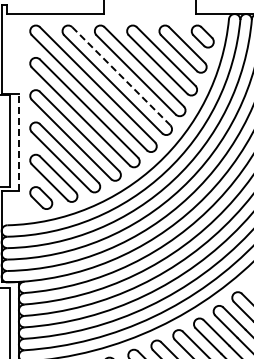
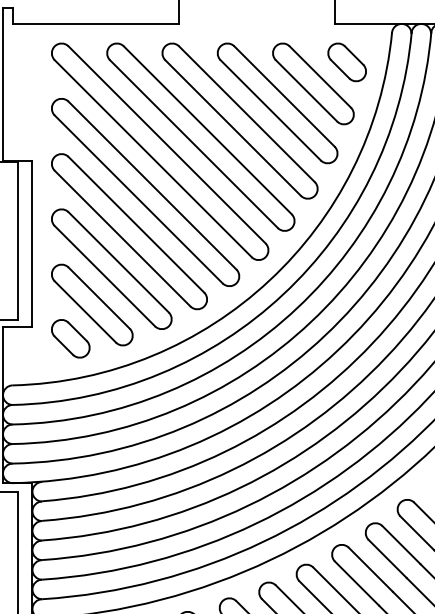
line: (121, 76) -> (208, 130), dashed -> solid
line: (18, 142) -> (31, 243), dashed -> solid

